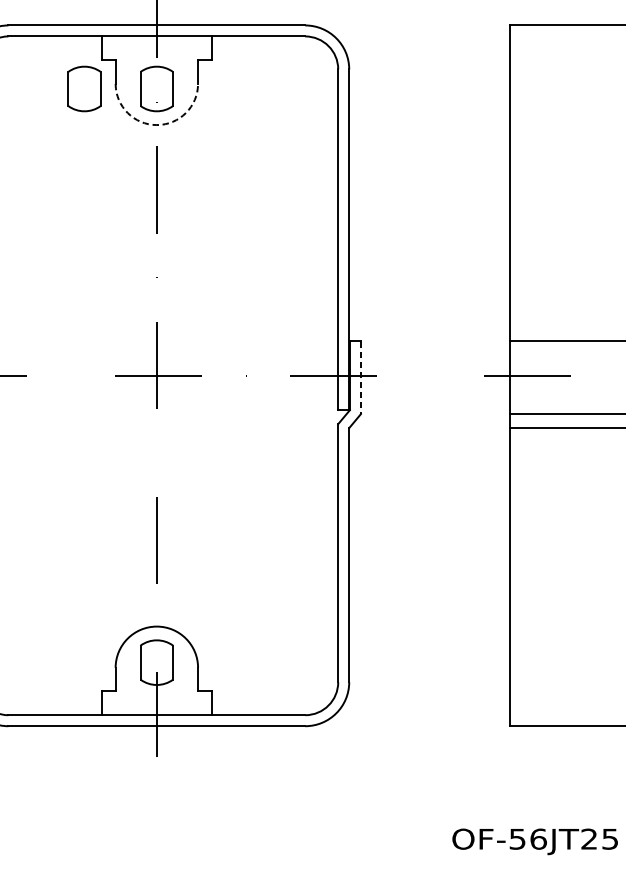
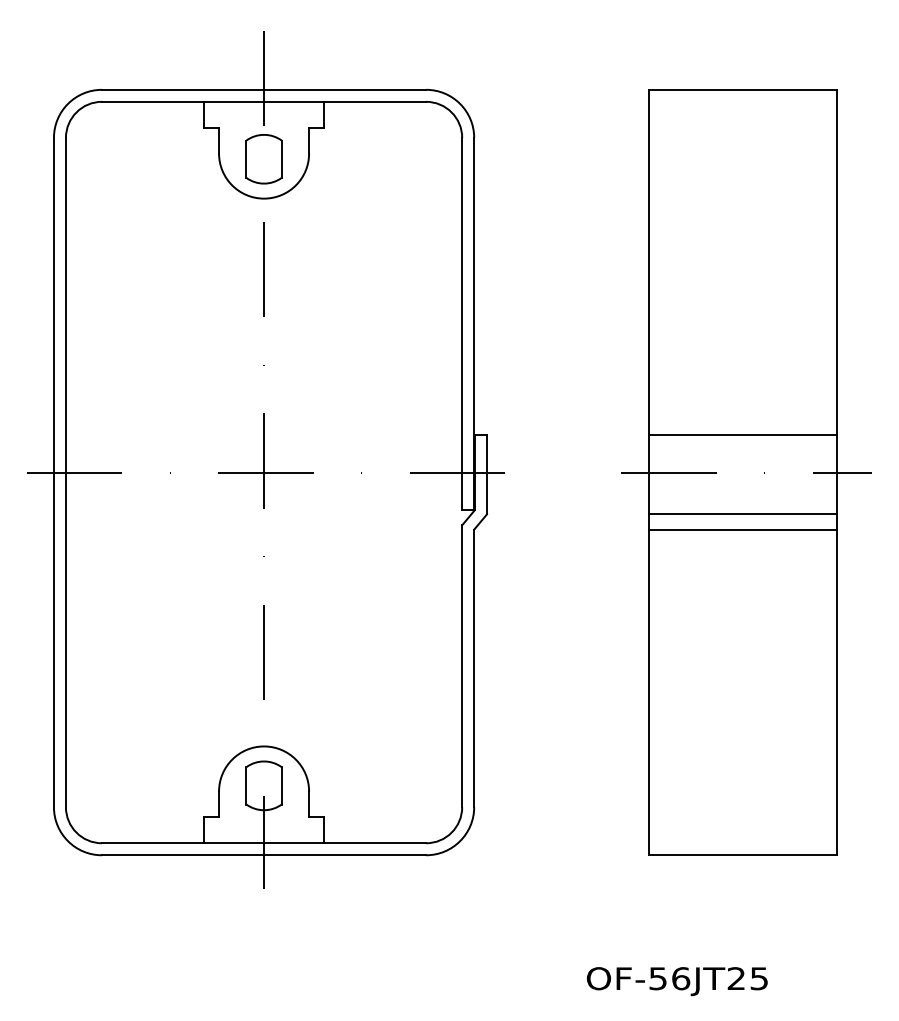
part: (84, 89) -> (184, 159), removed
arc: (157, 124) -> (264, 198), dashed -> solid
line: (360, 377) -> (486, 474), dashed -> solid

